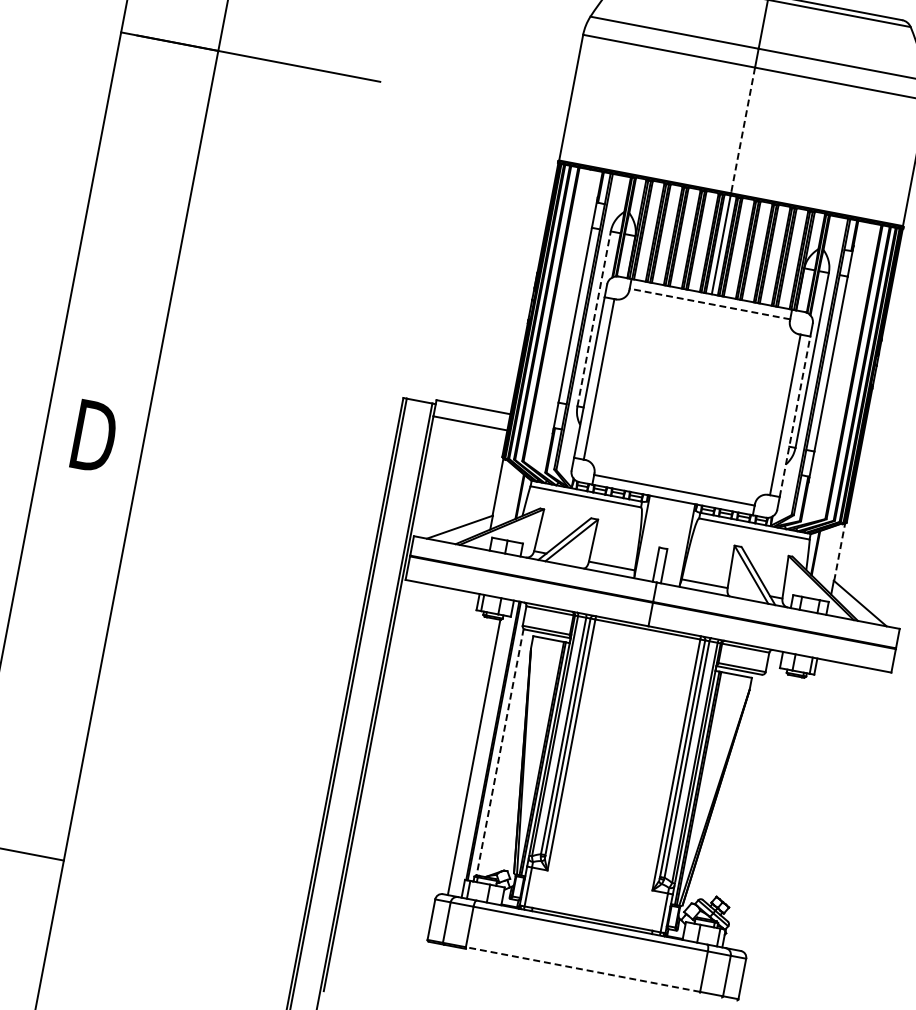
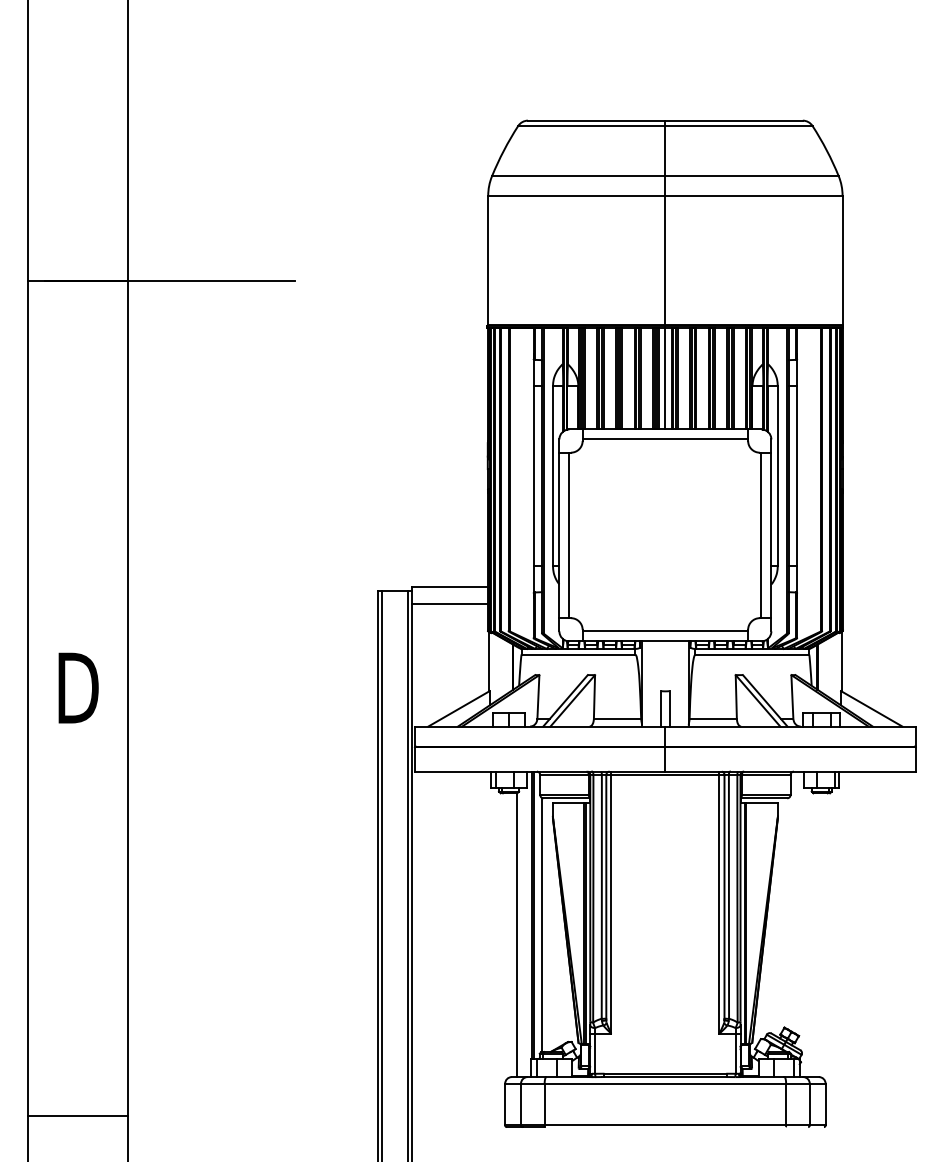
line: (743, 130) -> (665, 260), dashed -> solid
line: (710, 304) -> (665, 439), dashed -> solid
line: (594, 318) -> (553, 475), dashed -> solid
line: (795, 416) -> (771, 535), dashed -> solid
line: (839, 552) -> (841, 661), dashed -> solid
line: (499, 752) -> (541, 925), dashed -> solid
line: (583, 969) -> (665, 1125), dashed -> solid

